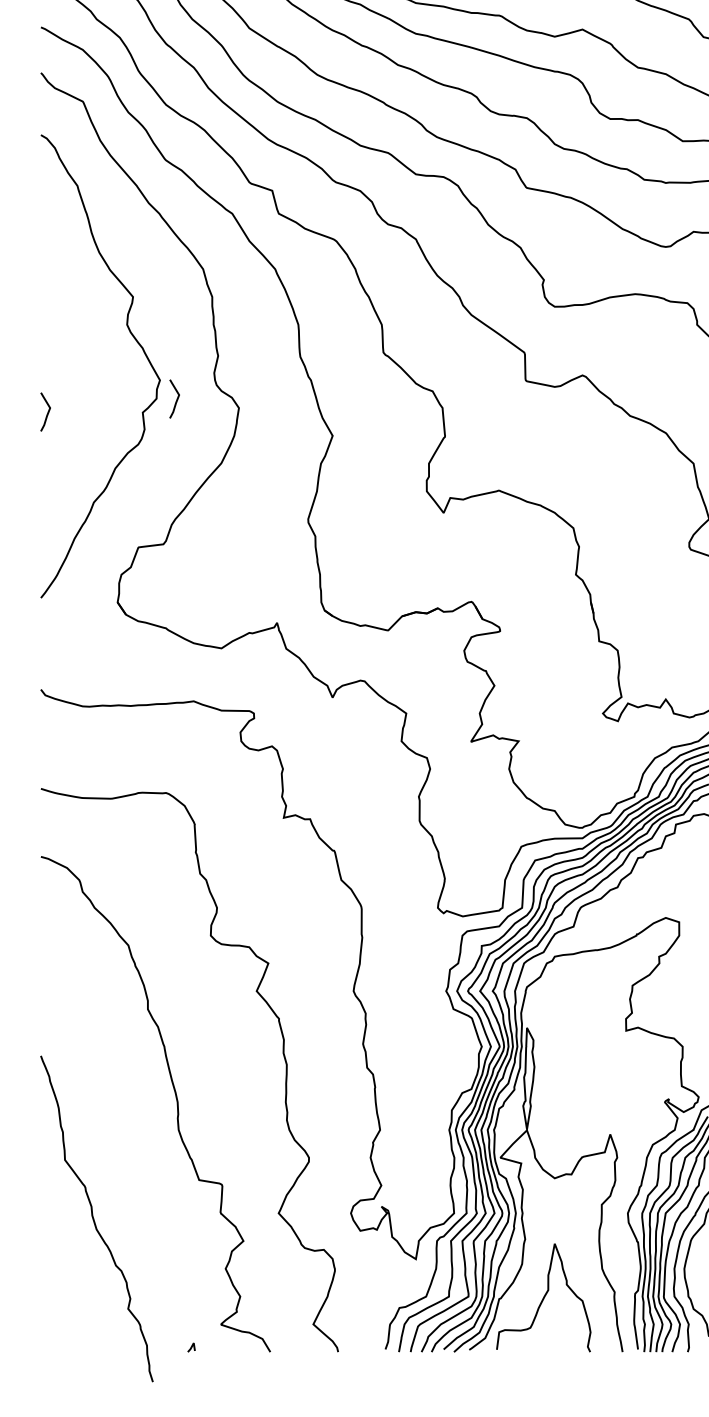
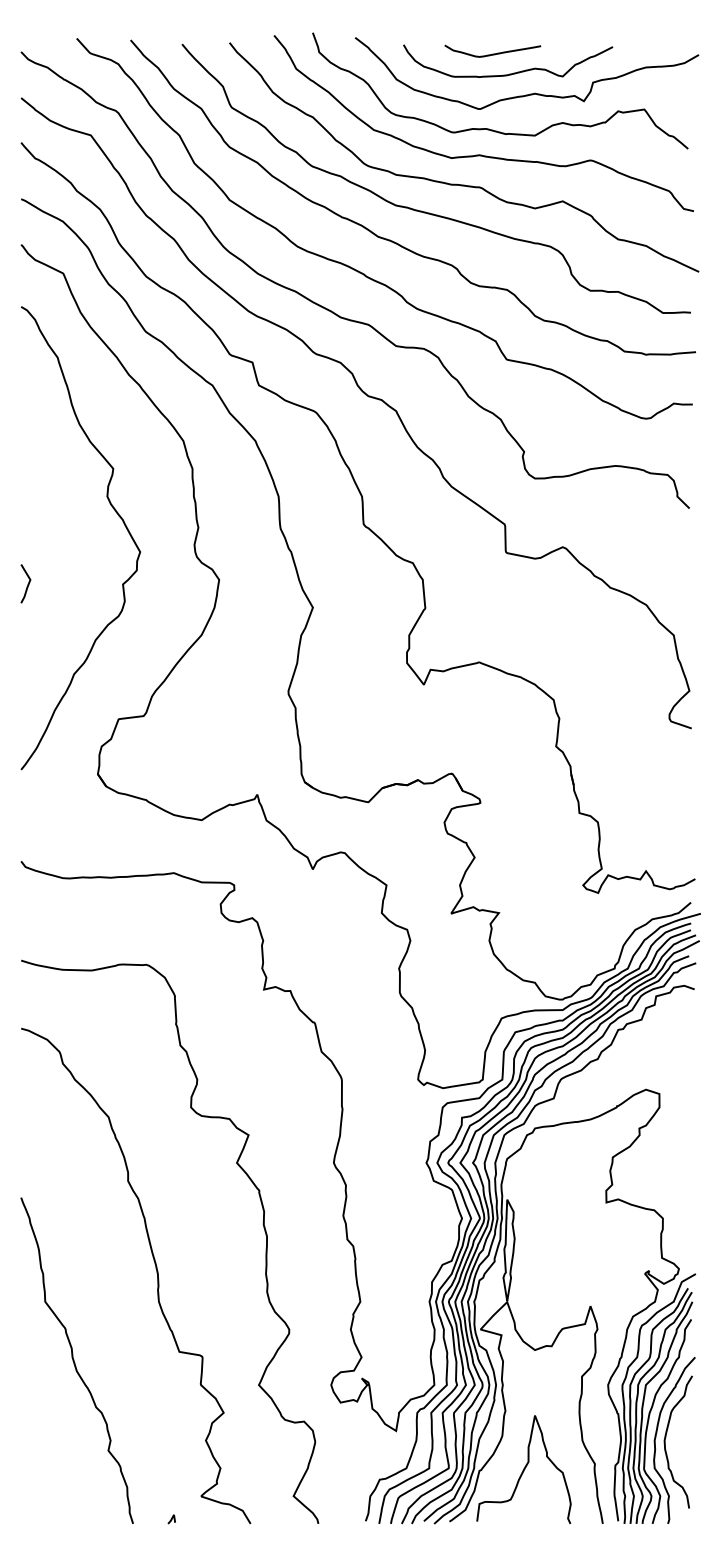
curve: (176, 399) -> (156, 571), removed
curve: (94, 1218) -> (74, 1360), moved

